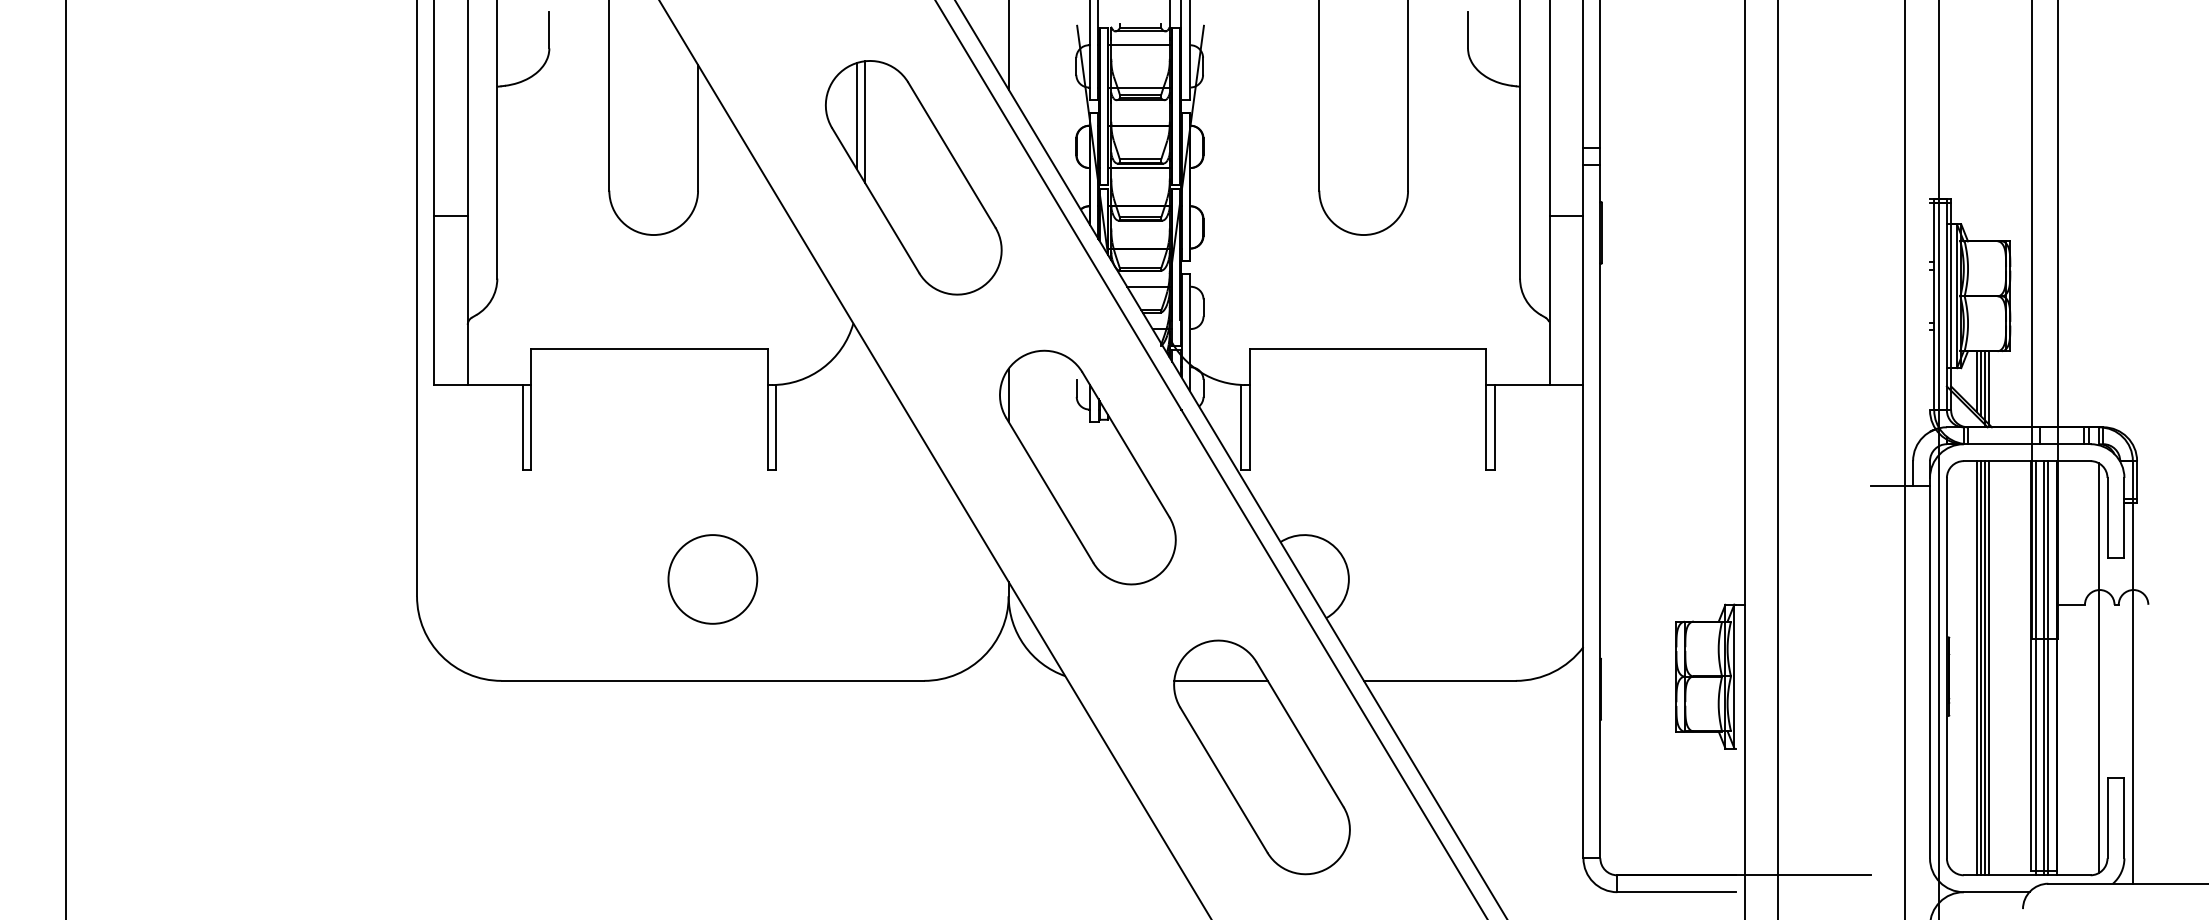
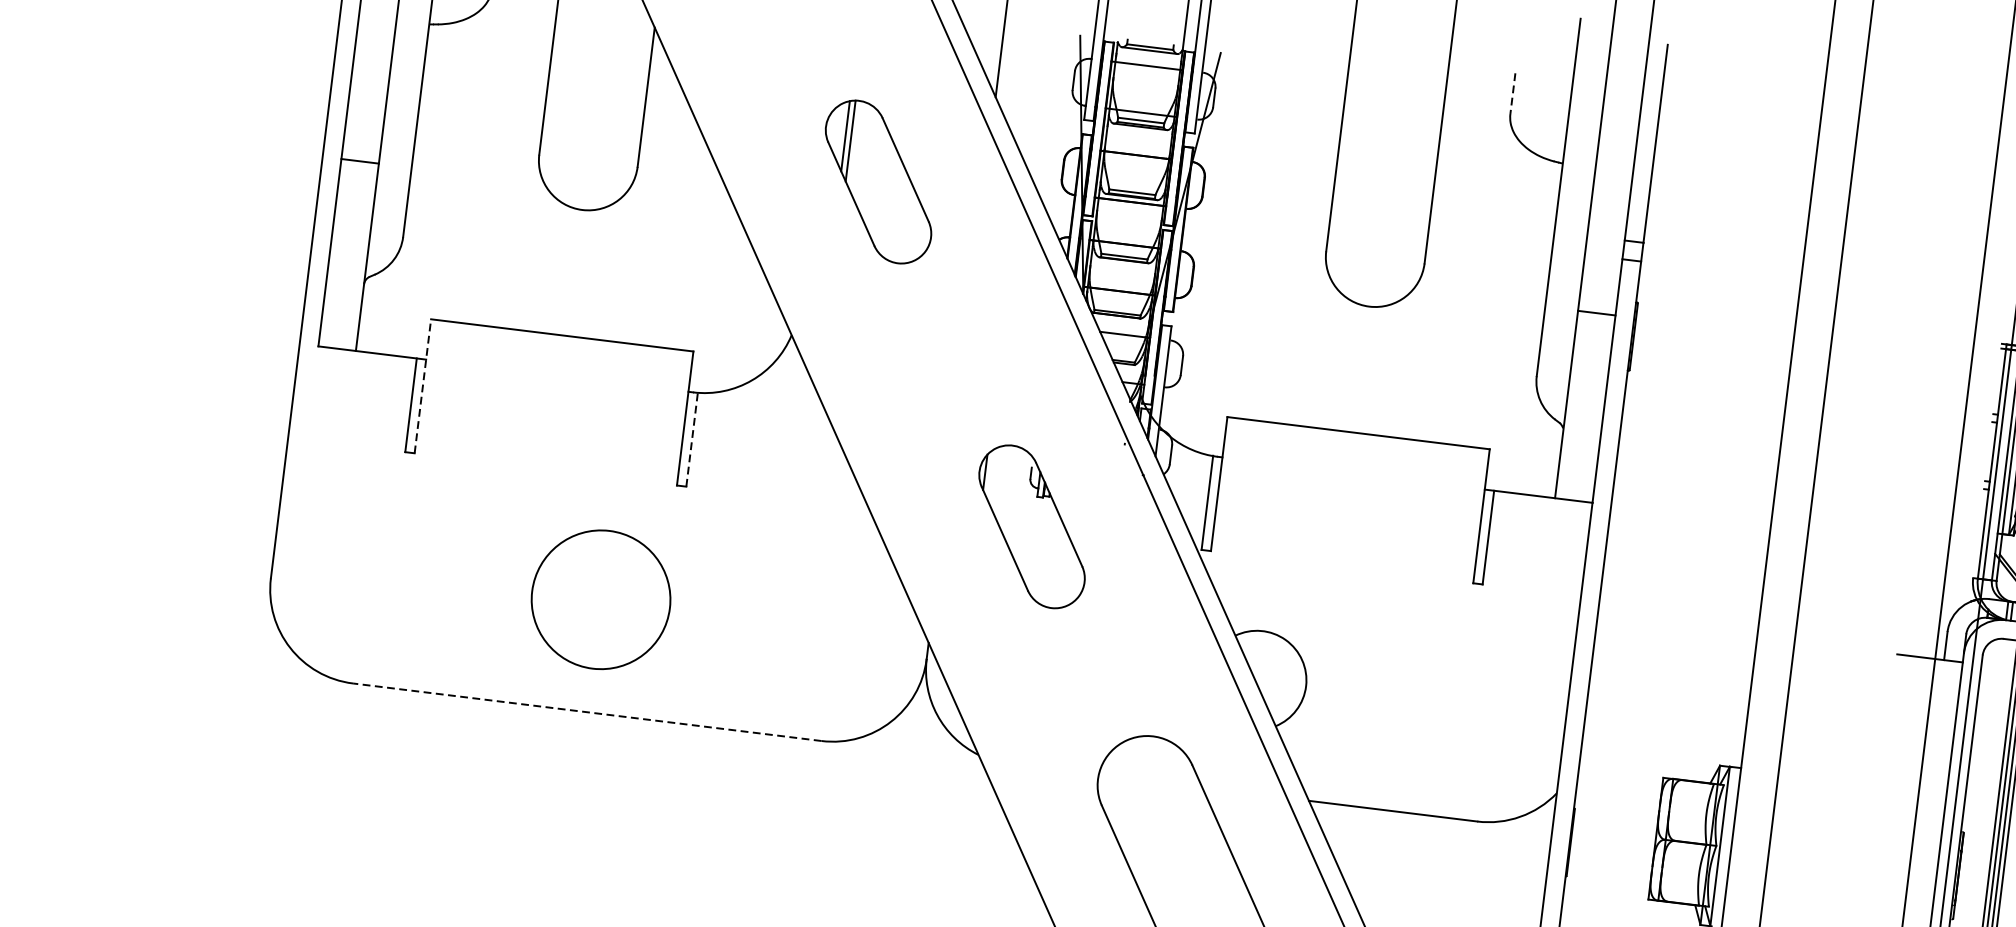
line: (1468, 30) -> (1513, 94), solid -> dashed
part: (913, 177) -> (878, 181), size x0.6
line: (531, 408) -> (423, 385), solid -> dashed
line: (776, 426) -> (692, 438), solid -> dashed
part: (1087, 467) -> (1031, 526), size x0.6
circle: (712, 579) -> (600, 599), size x1.4
line: (712, 680) -> (586, 711), solid -> dashed
line: (1220, 680) -> (1150, 780), removed

